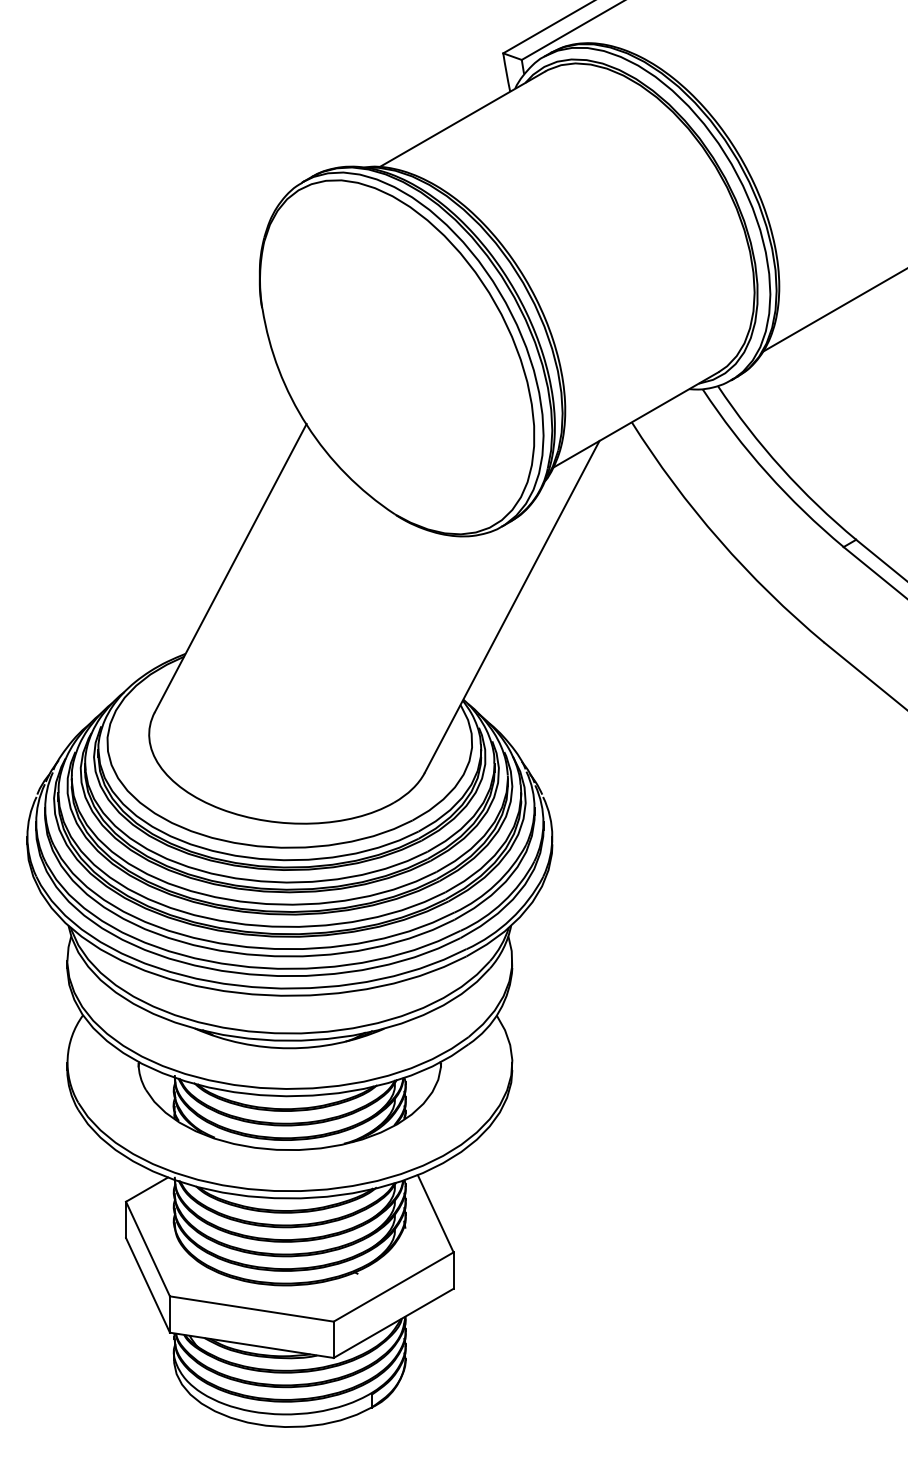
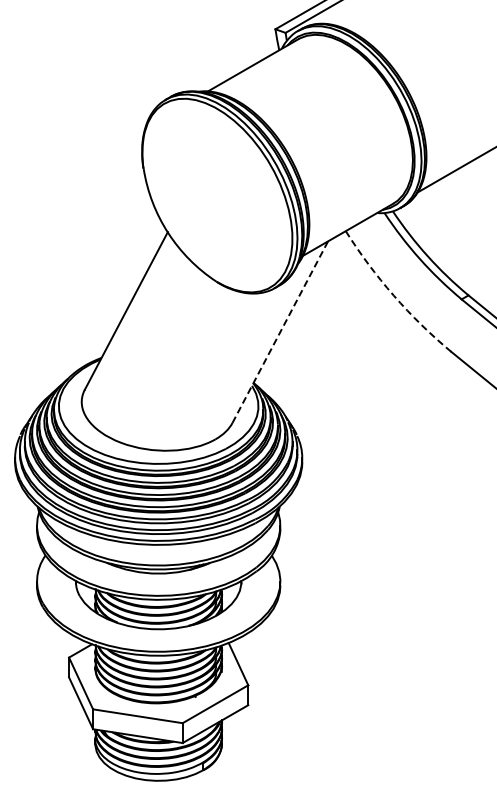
arc: (719, 539) -> (393, 295), solid -> dashed
line: (512, 607) -> (280, 332), solid -> dashed

